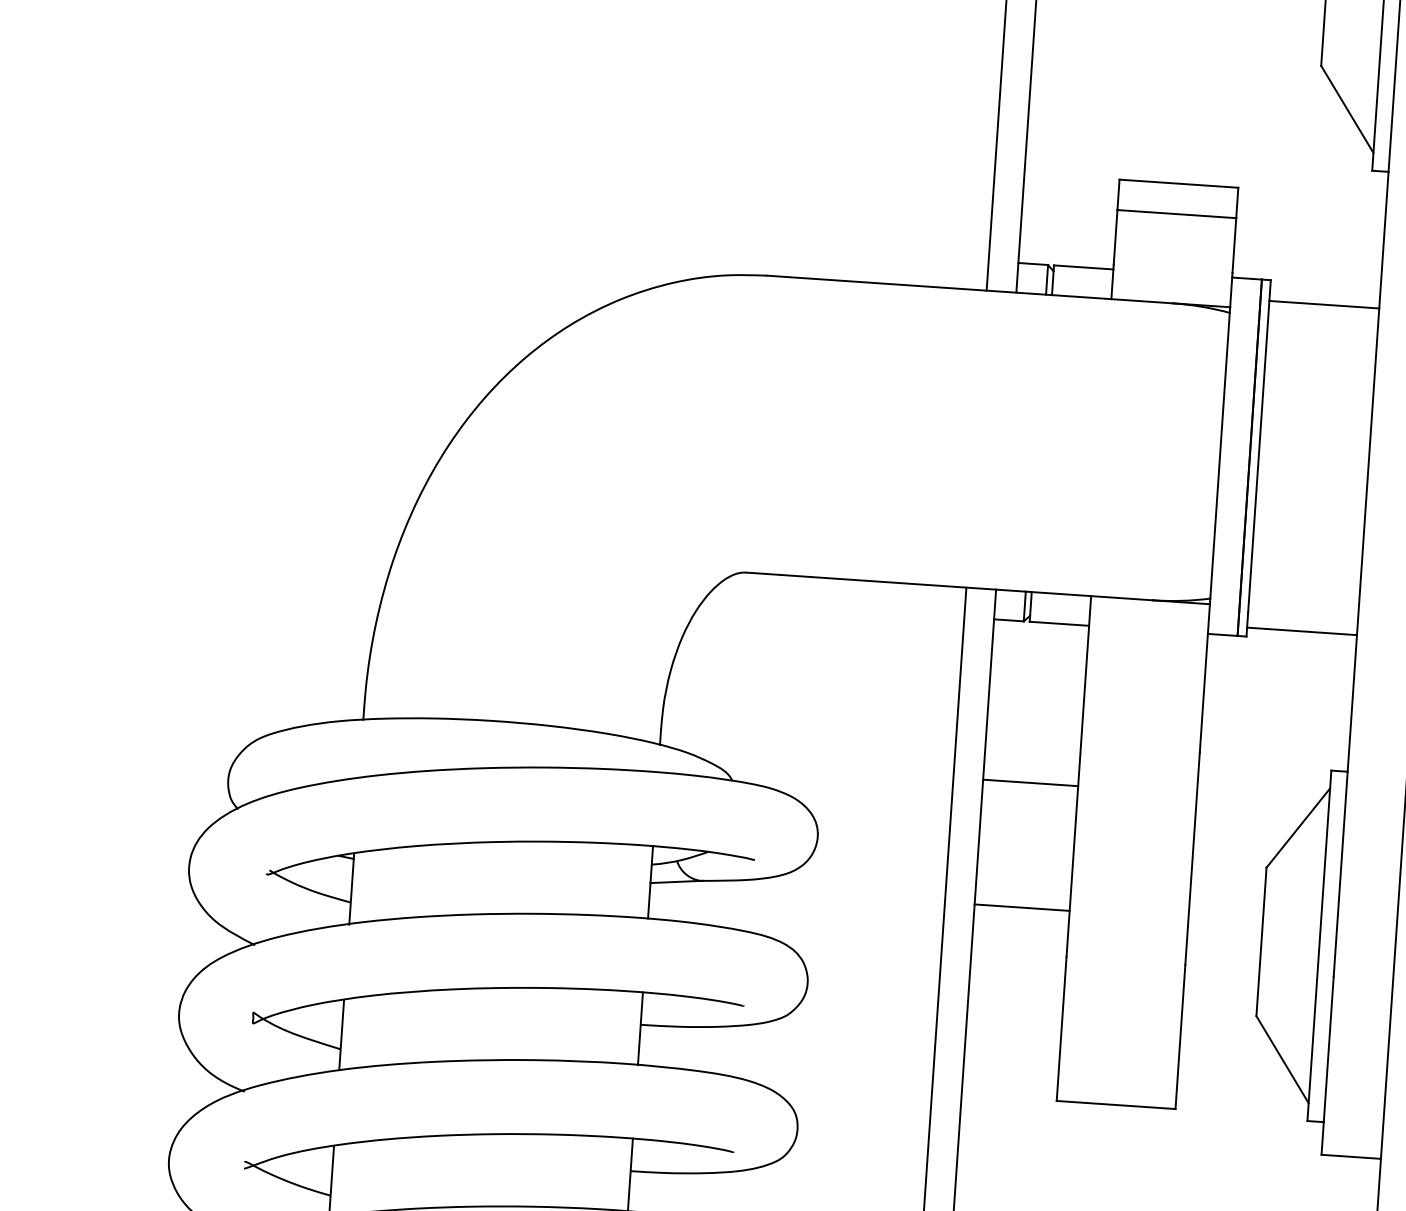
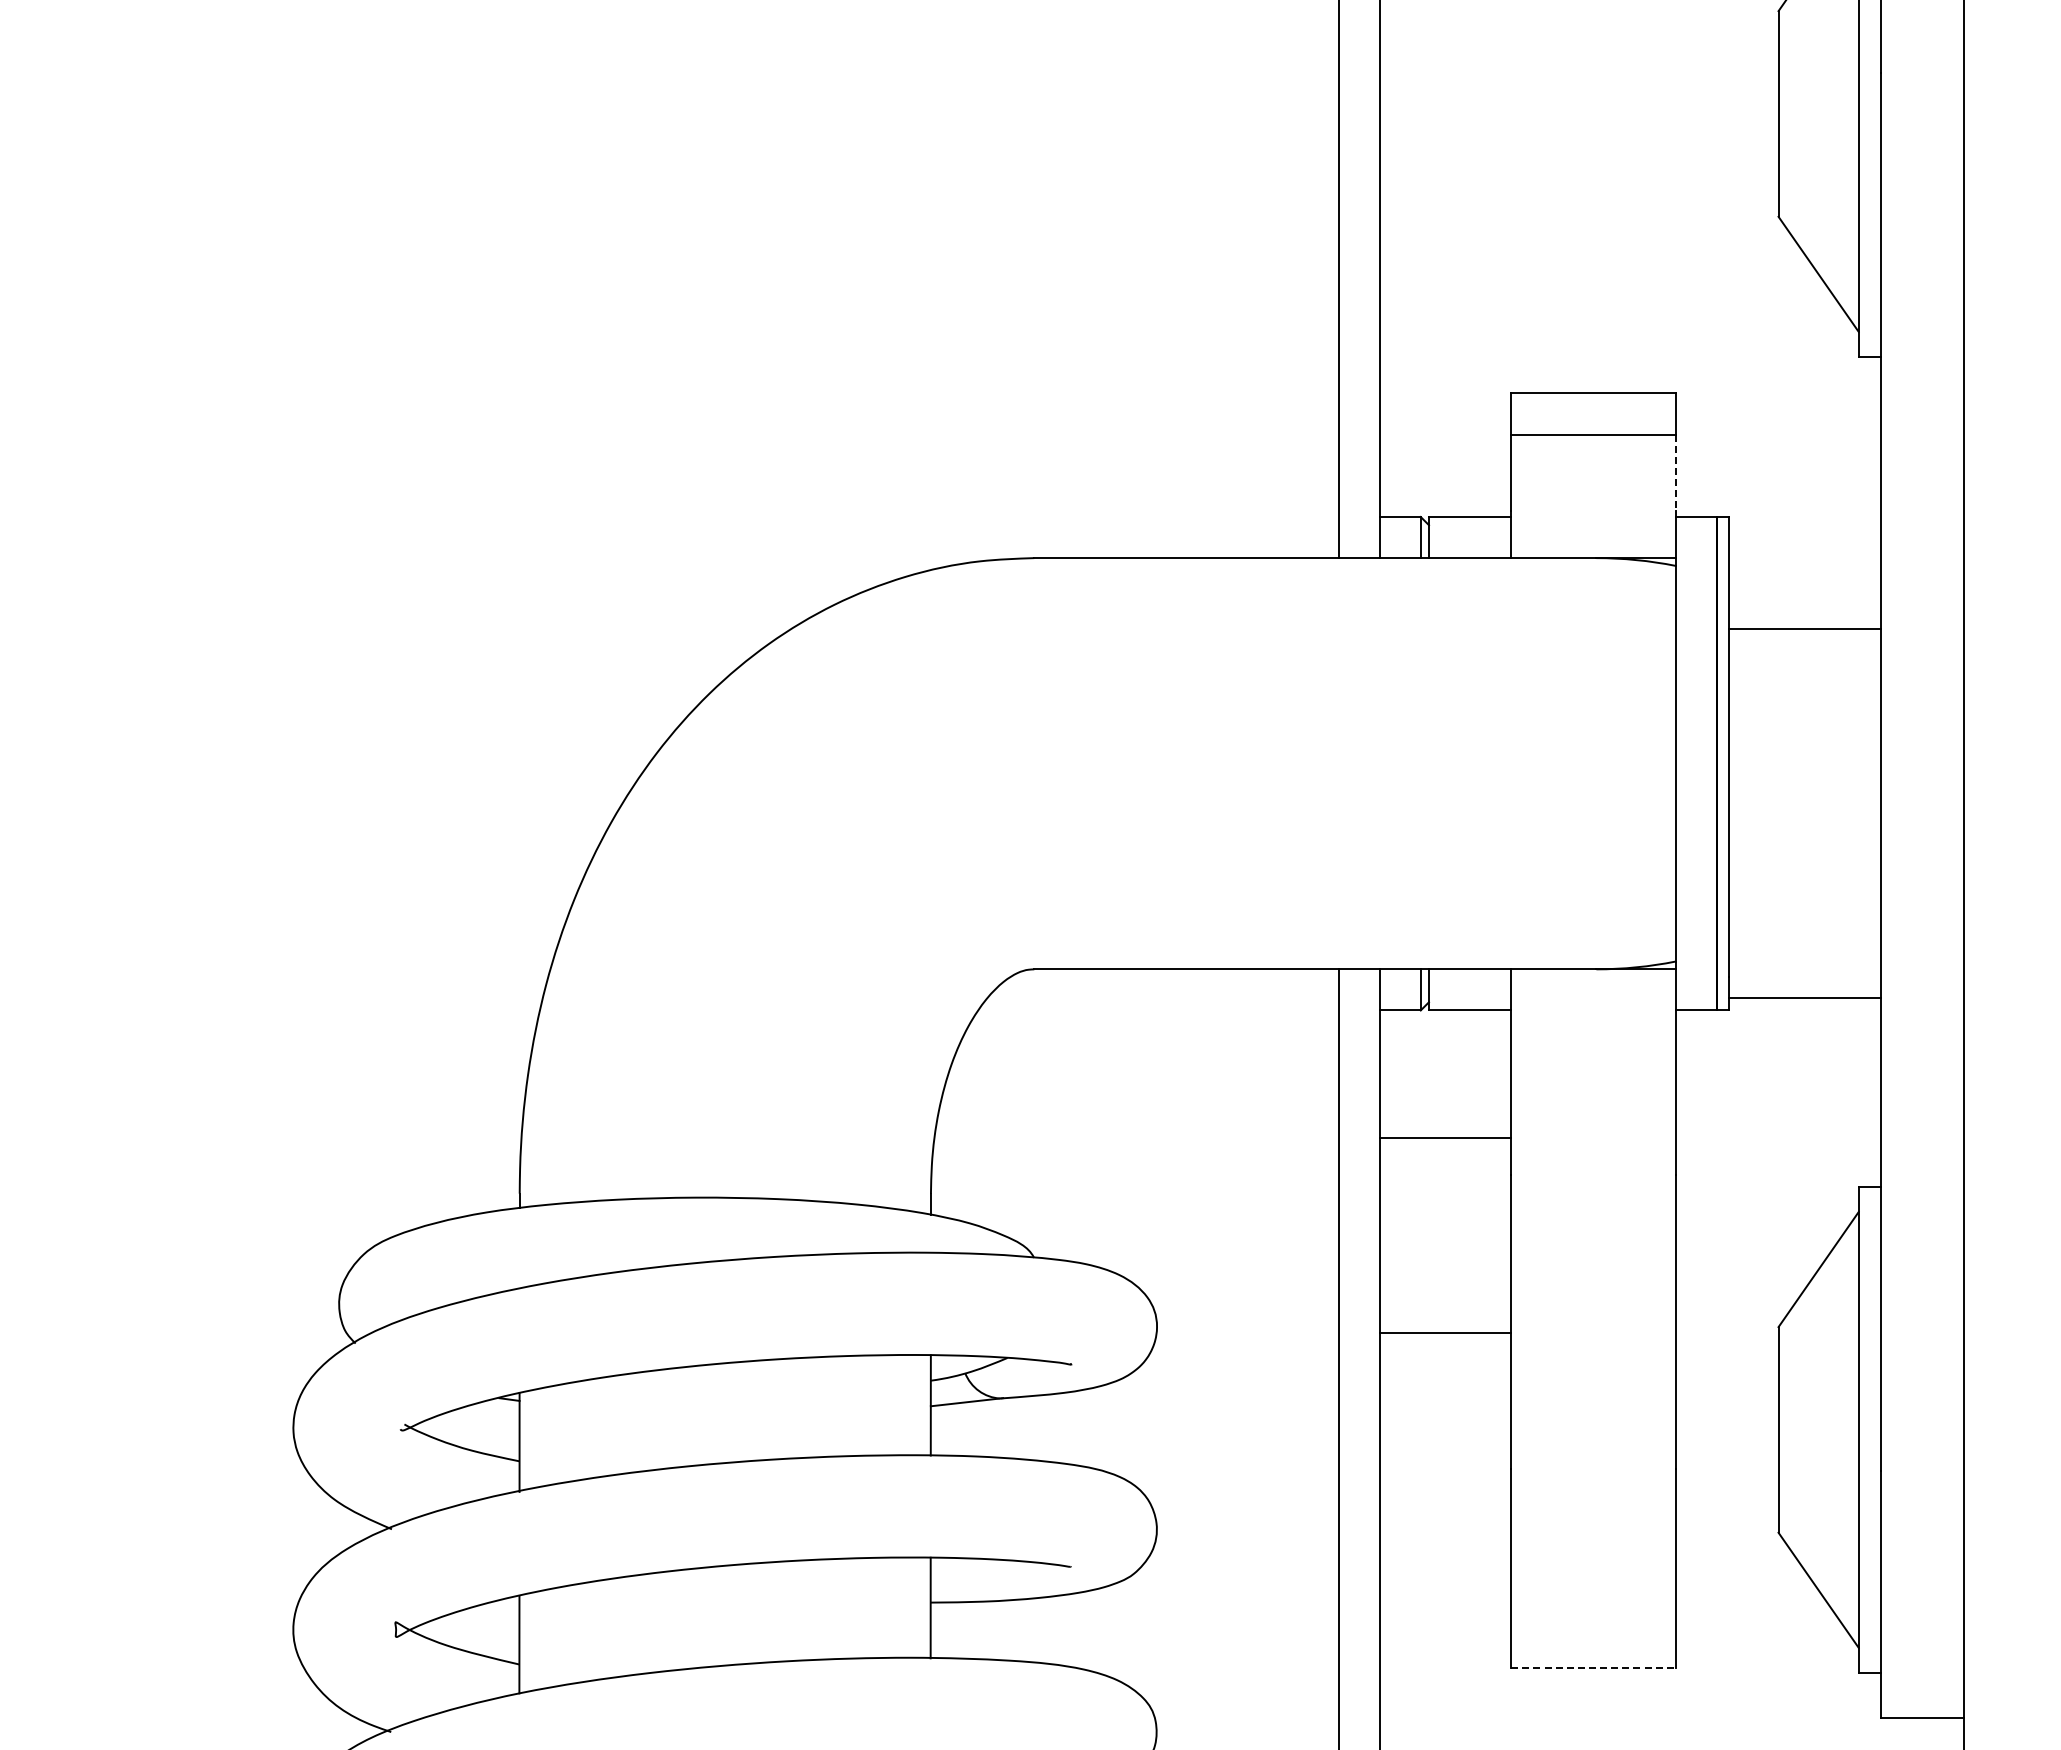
line: (1234, 245) -> (1675, 472), solid -> dashed
line: (1324, 304) -> (1805, 628), moved
line: (1030, 782) -> (1445, 1137), moved
line: (1022, 907) -> (1445, 1333), moved
line: (1116, 1105) -> (1593, 1668), solid -> dashed

